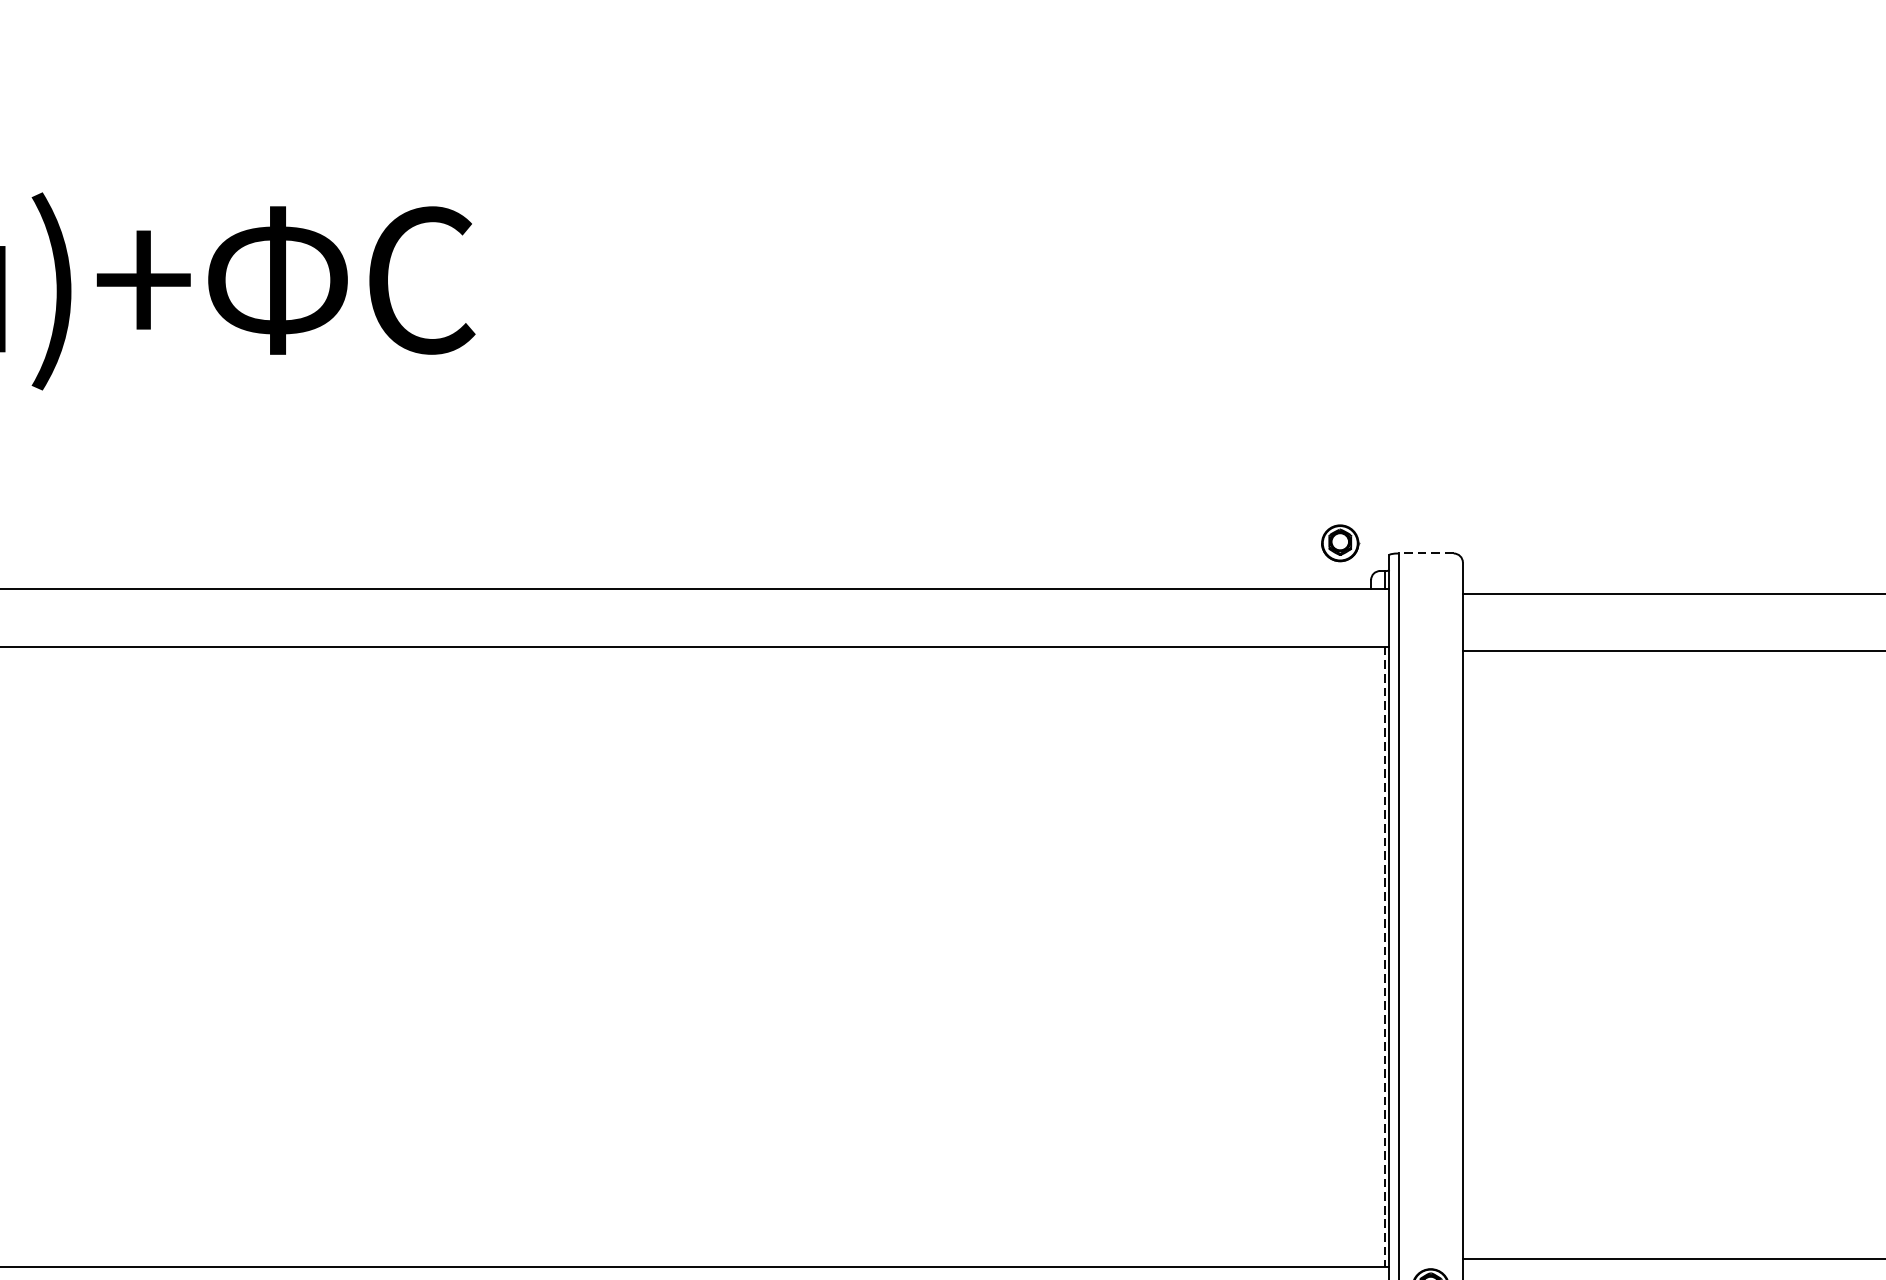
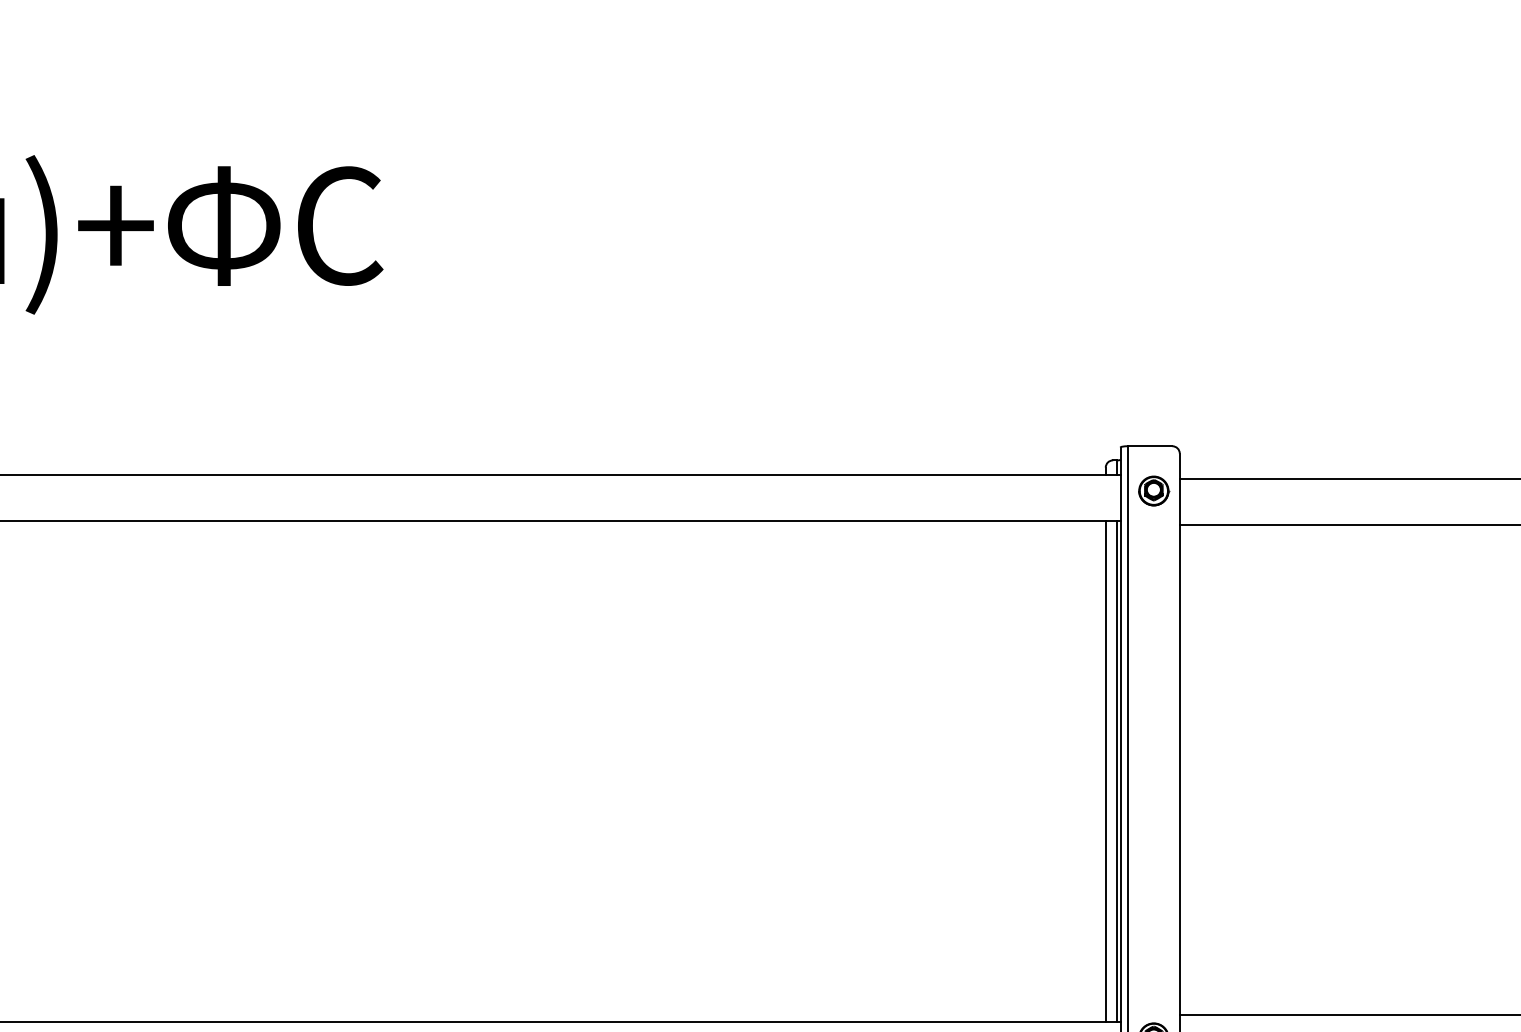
part: (1341, 542) -> (1154, 490), moved
line: (1425, 553) -> (1149, 446), dashed -> solid
line: (1370, 956) -> (1105, 771), added
line: (1384, 958) -> (1116, 772), dashed -> solid

